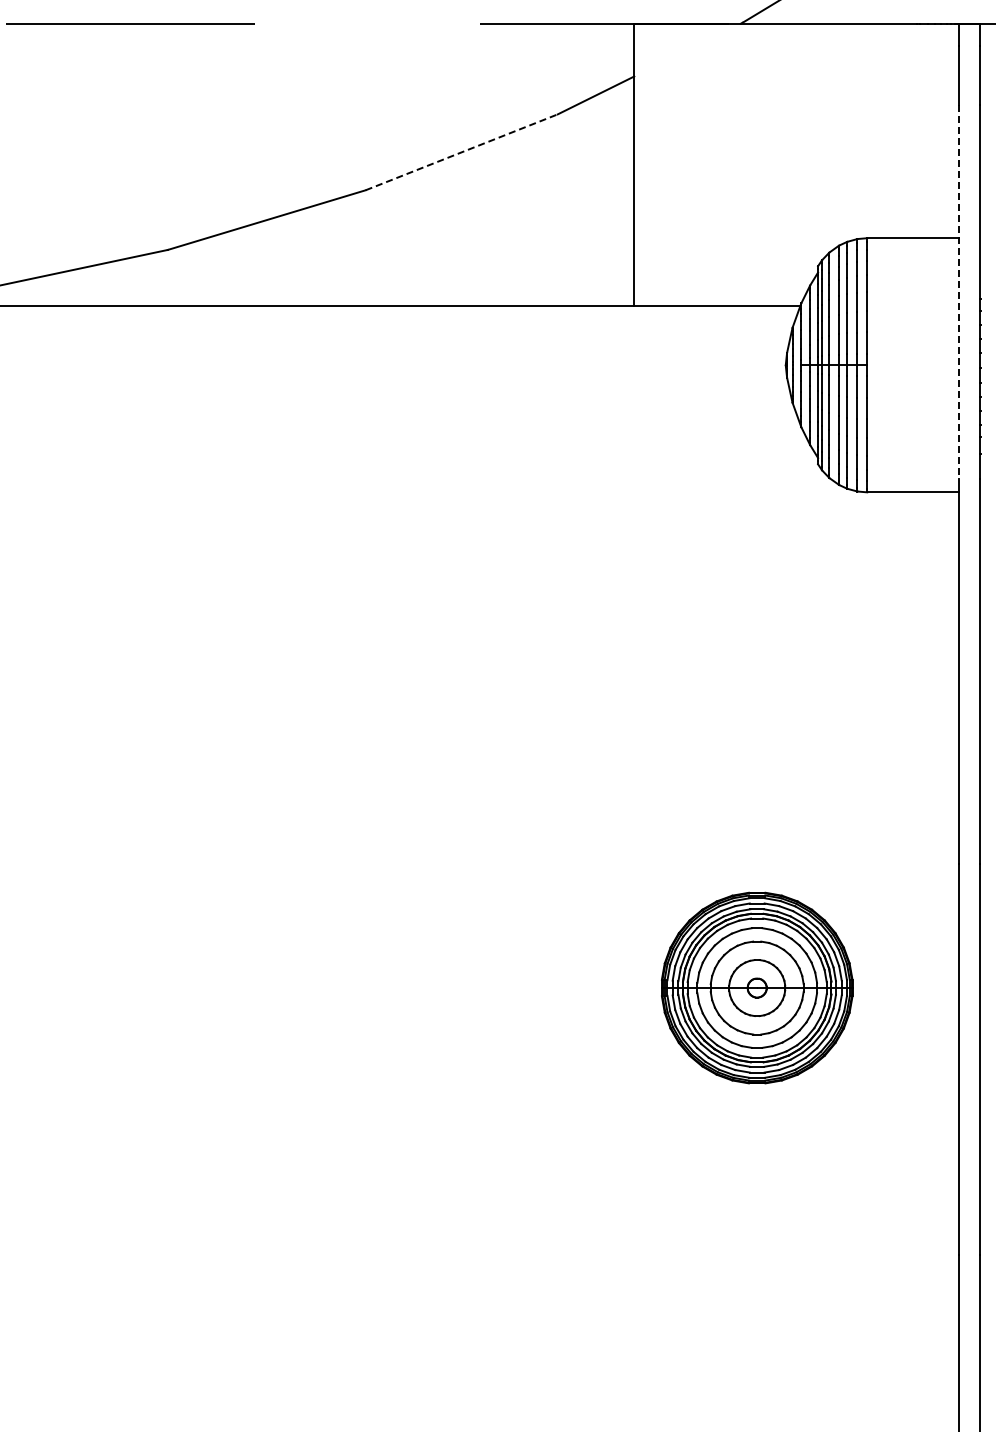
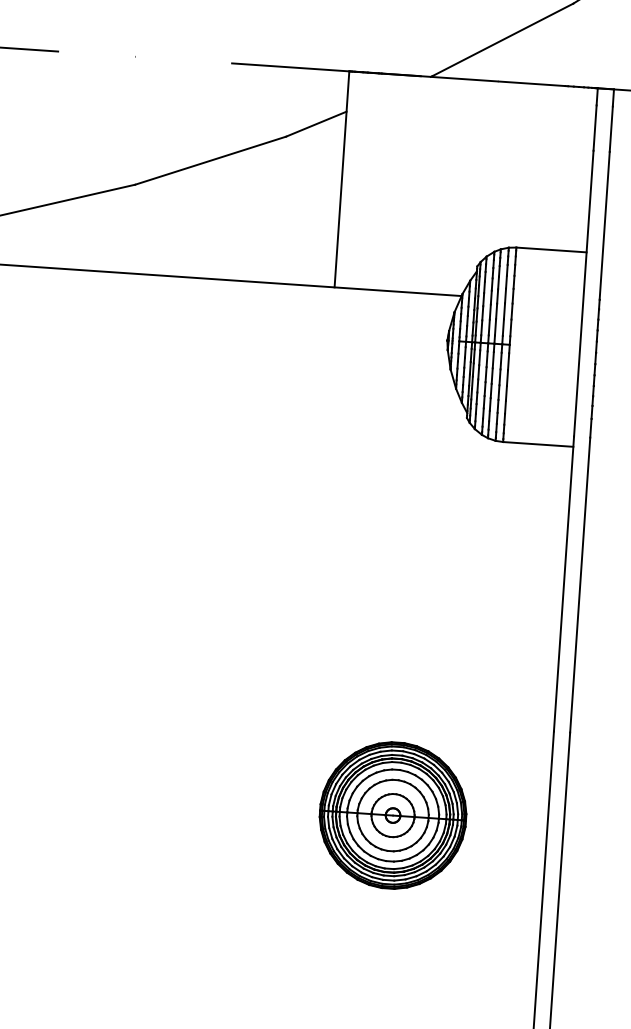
line: (462, 152) -> (211, 160), dashed -> solid
line: (959, 292) -> (584, 293), dashed -> solid

